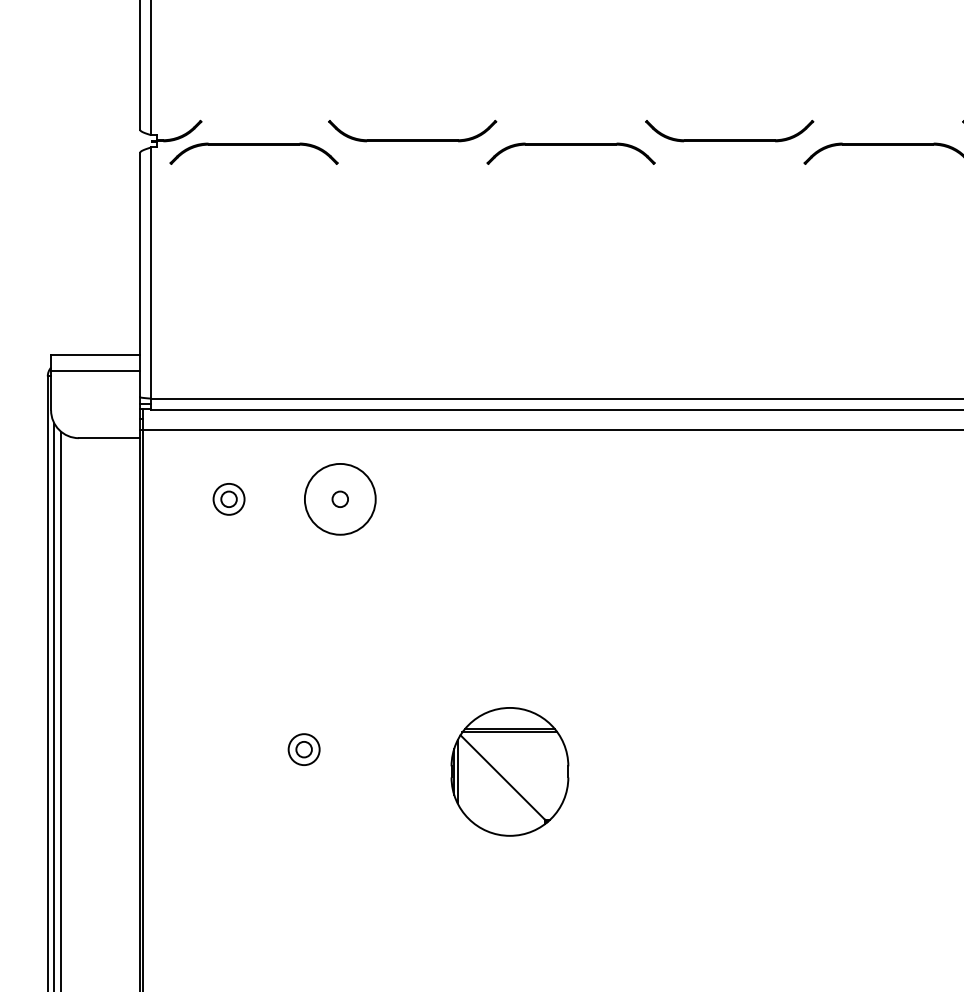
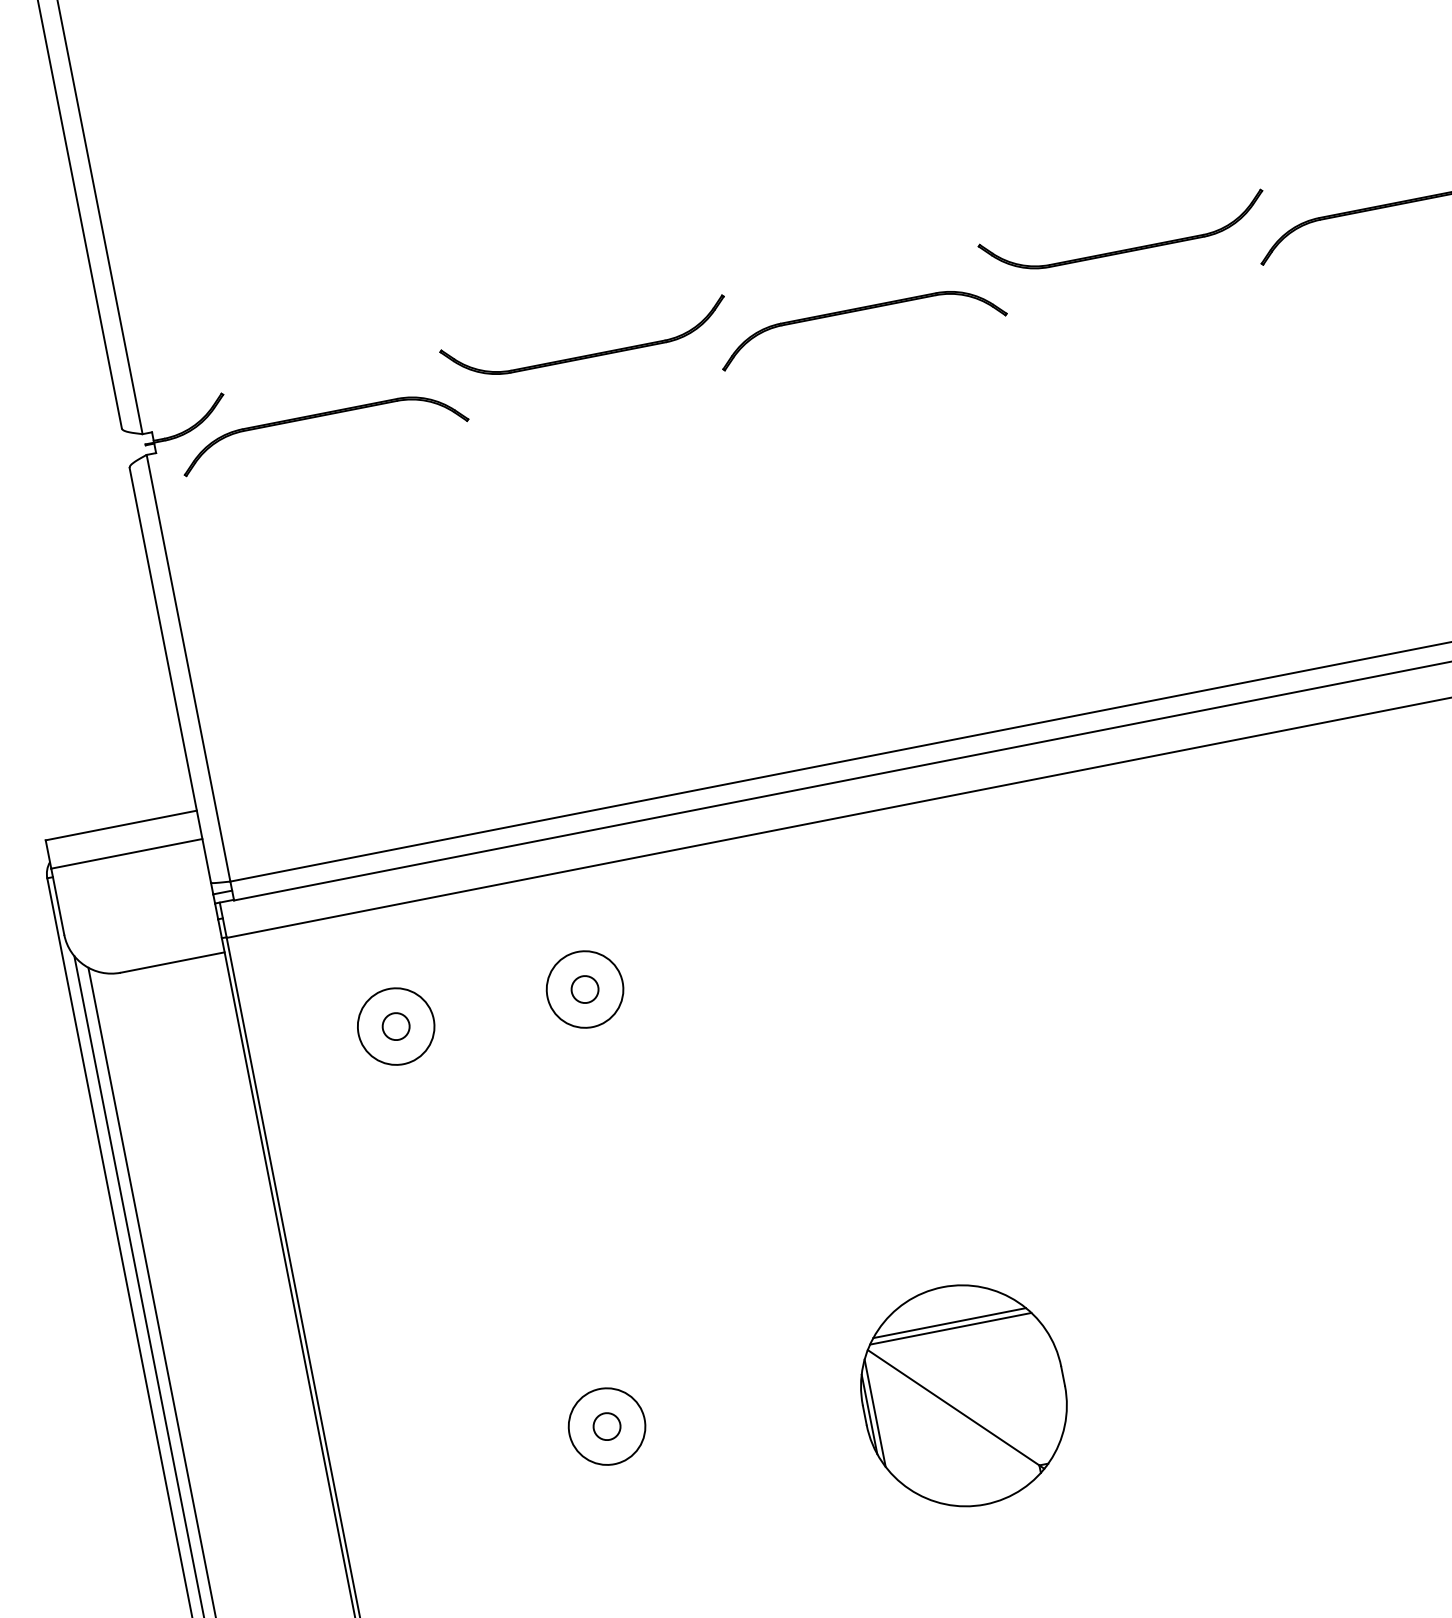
circle: (228, 499) -> (395, 1027), size x1.43
circle: (340, 499) -> (585, 989), size x0.62
circle: (304, 749) -> (607, 1426), size x1.43

